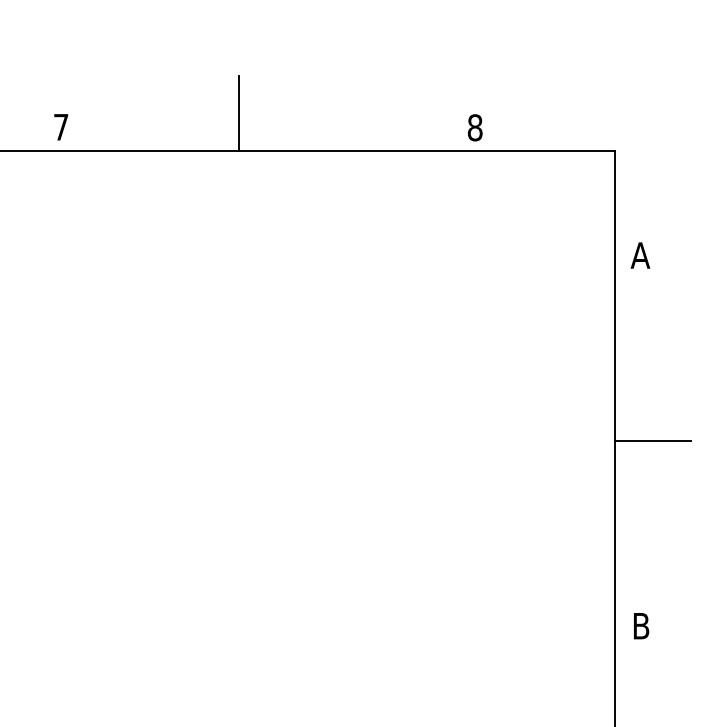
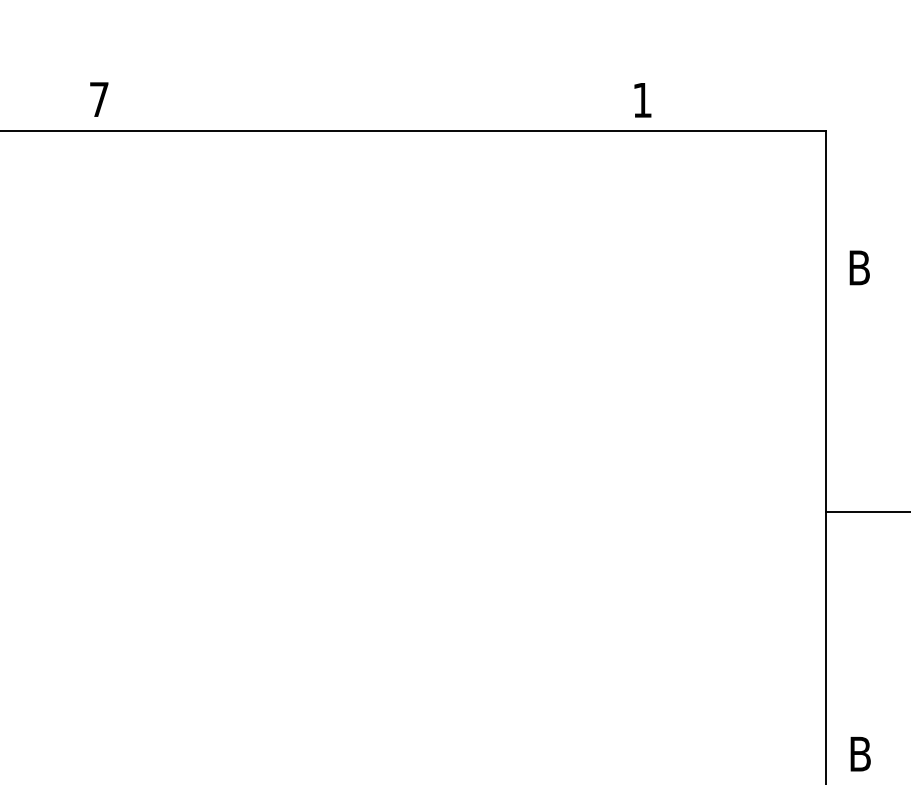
line: (238, 113) -> (331, 81), removed
text: (474, 127) -> (641, 99), 8 -> 1
text: (640, 255) -> (859, 267), A -> B

